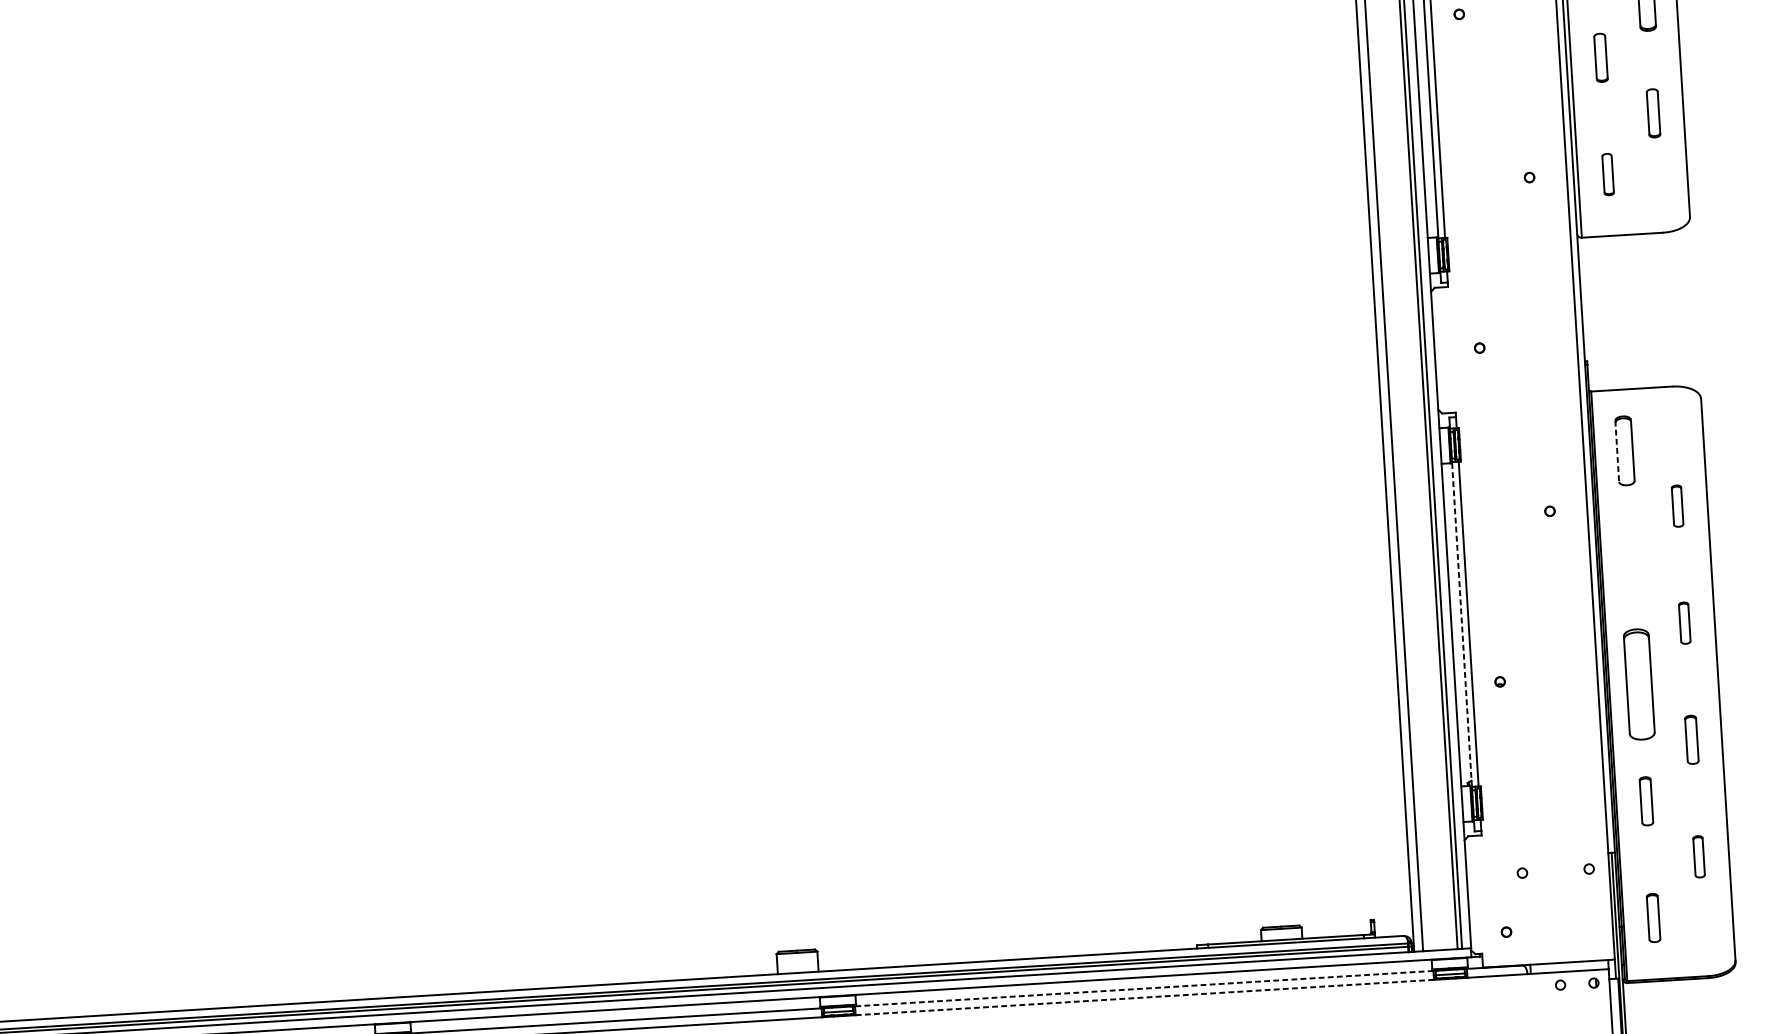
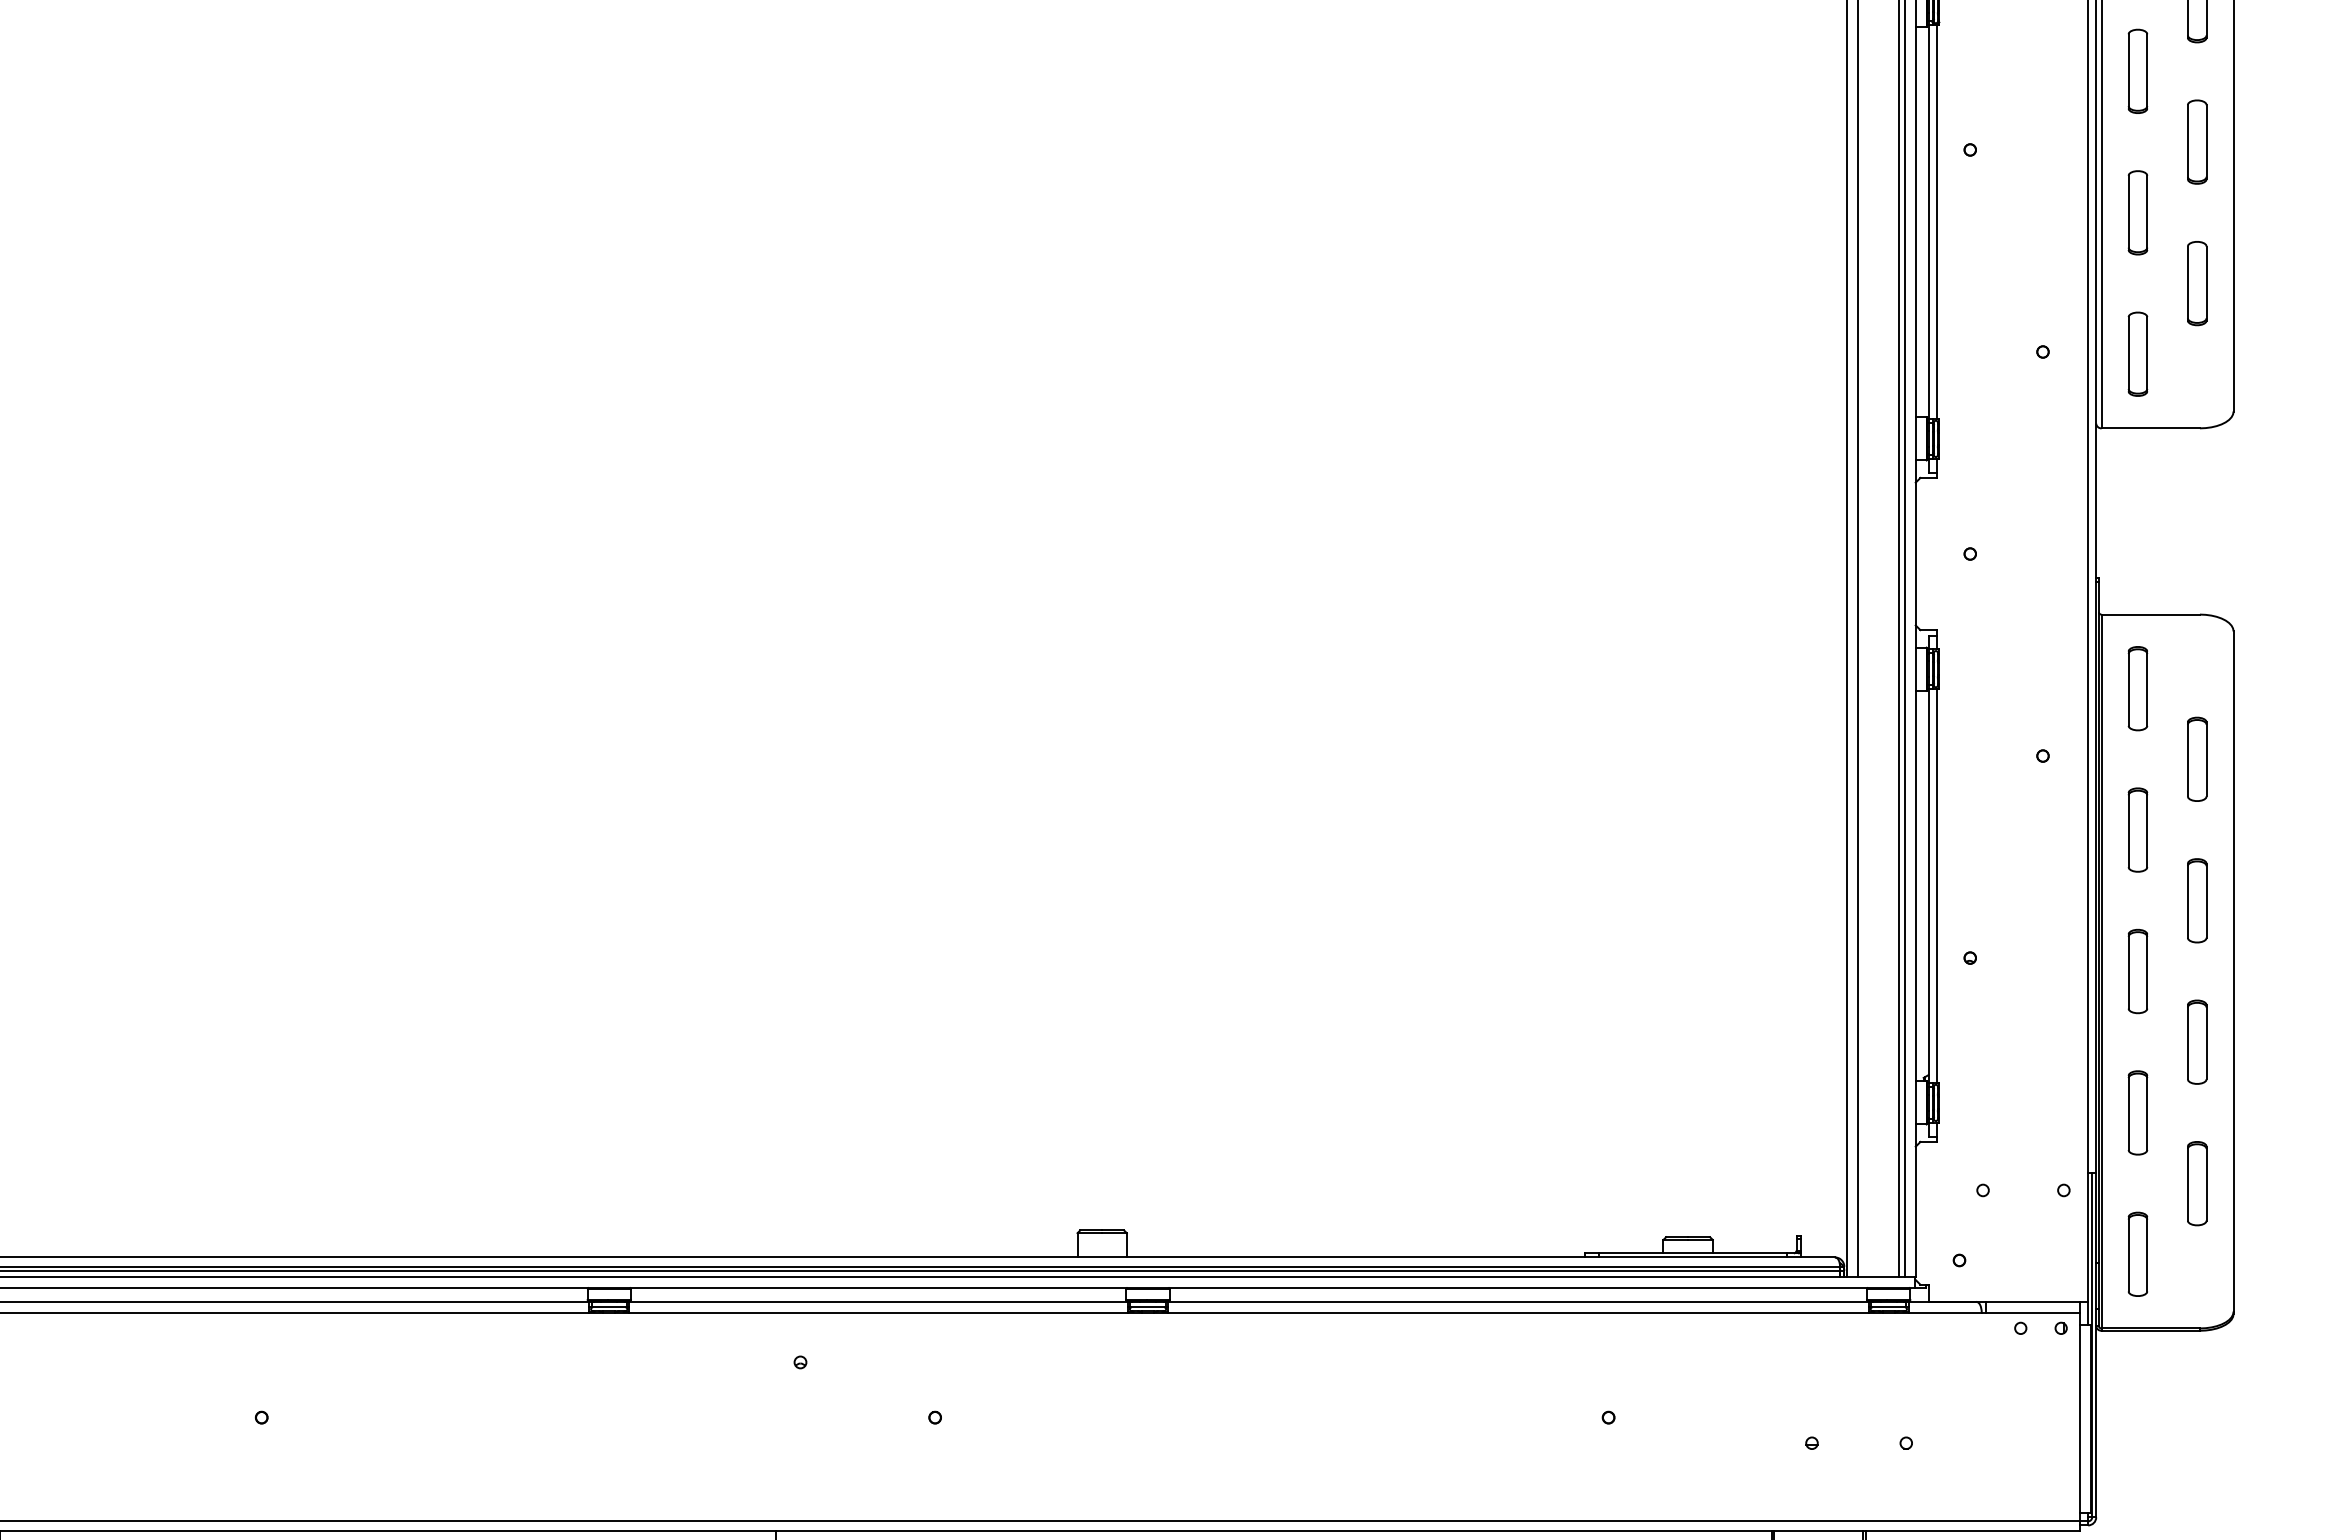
part: (1600, 57) -> (2137, 212), size x1.43
part: (1653, 113) -> (2197, 283), size x1.43
part: (1607, 174) -> (2137, 353), size x1.67
line: (1617, 452) -> (2128, 689), dashed -> solid
part: (1677, 505) -> (2197, 758), size x1.67
part: (1631, 567) -> (2137, 829), added
part: (1684, 622) -> (2197, 900), size x1.67
line: (1462, 624) -> (1928, 886), dashed -> solid
part: (1638, 684) -> (2137, 971), size x0.62
part: (1692, 739) -> (2197, 1041), size x1.43
part: (1646, 800) -> (2137, 1112), size x1.43
part: (1699, 856) -> (2197, 1183), size x1.67
part: (1653, 917) -> (2137, 1253), size x1.43
line: (1143, 988) -> (1517, 1301), dashed -> solid
line: (1144, 997) -> (1517, 1312), dashed -> solid

